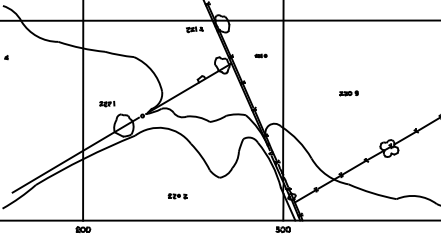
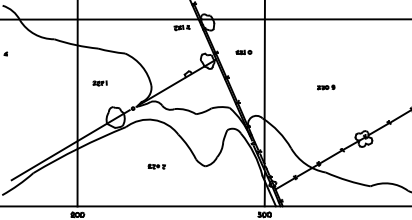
part: (260, 55) -> (243, 52), size x1.43
part: (106, 104) -> (99, 83), moved
part: (177, 196) -> (156, 166), moved

